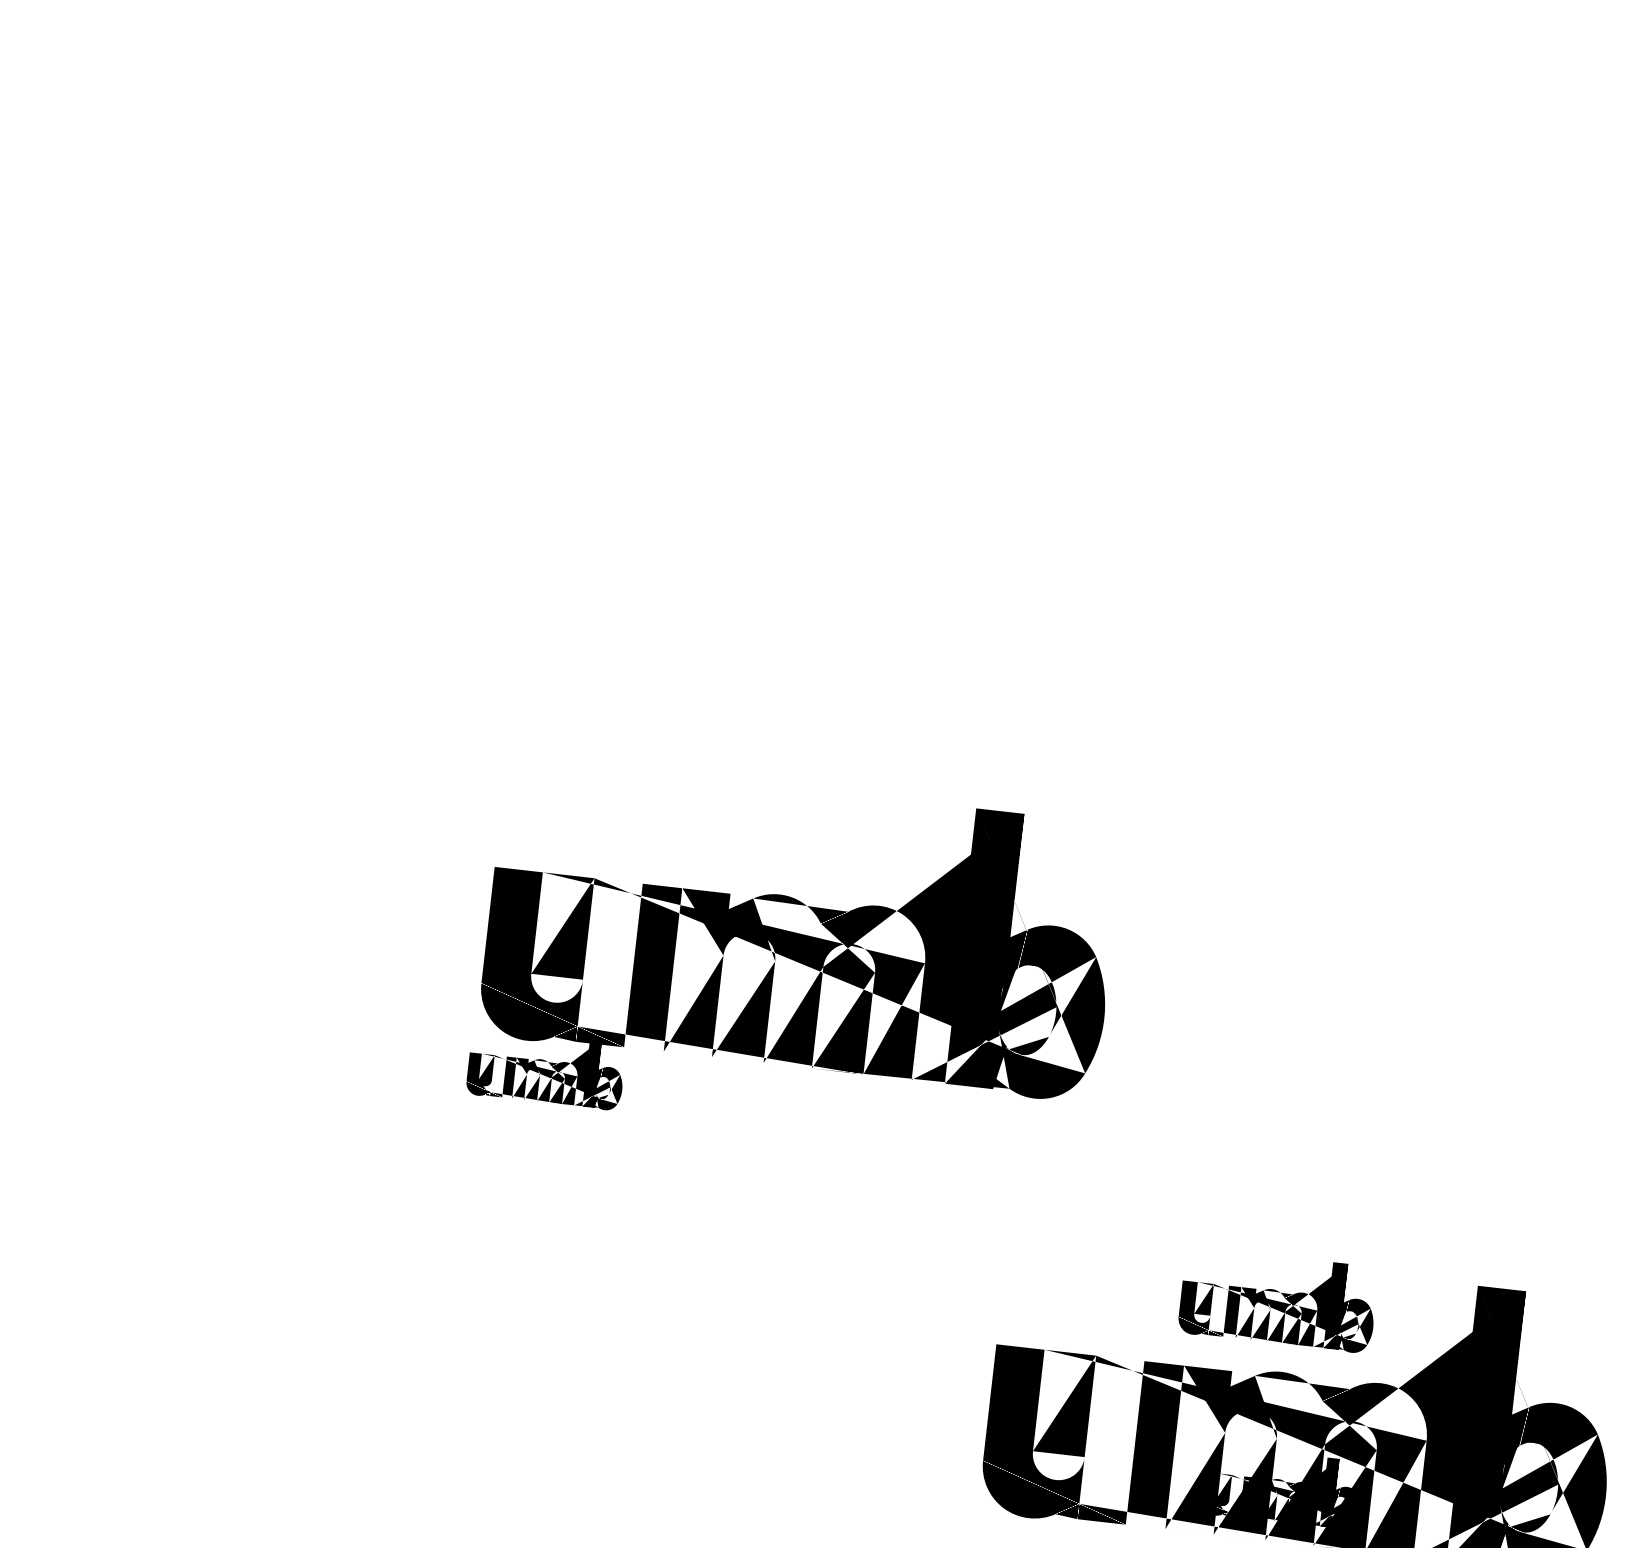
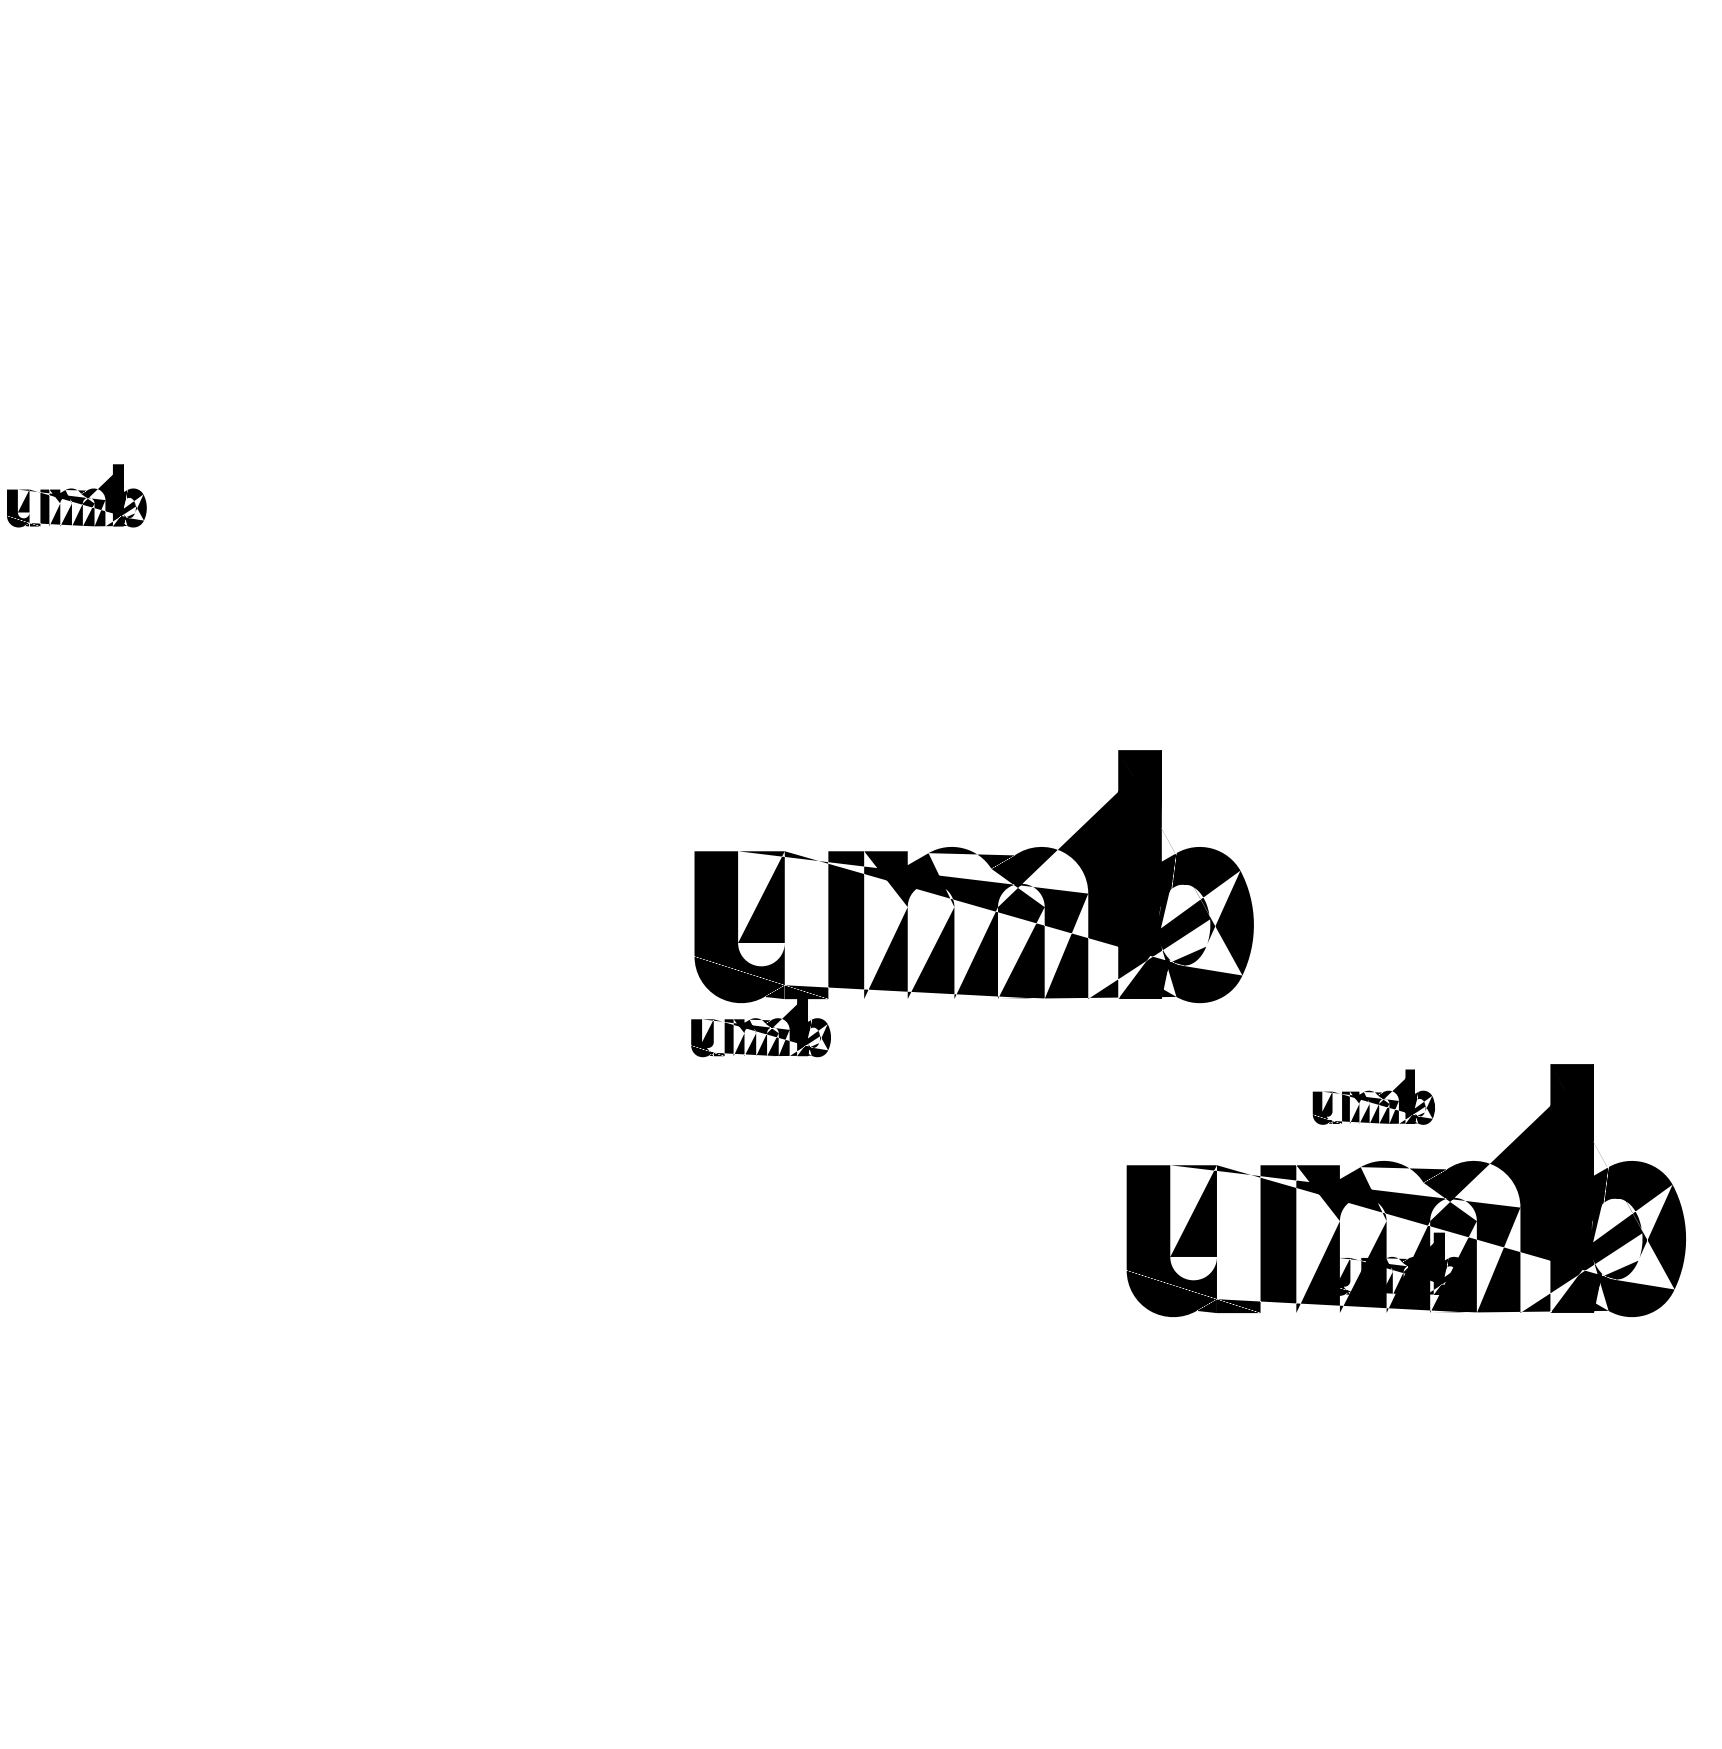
part: (795, 959) -> (972, 903), moved
part: (1278, 1299) -> (1373, 1096), size x0.7

